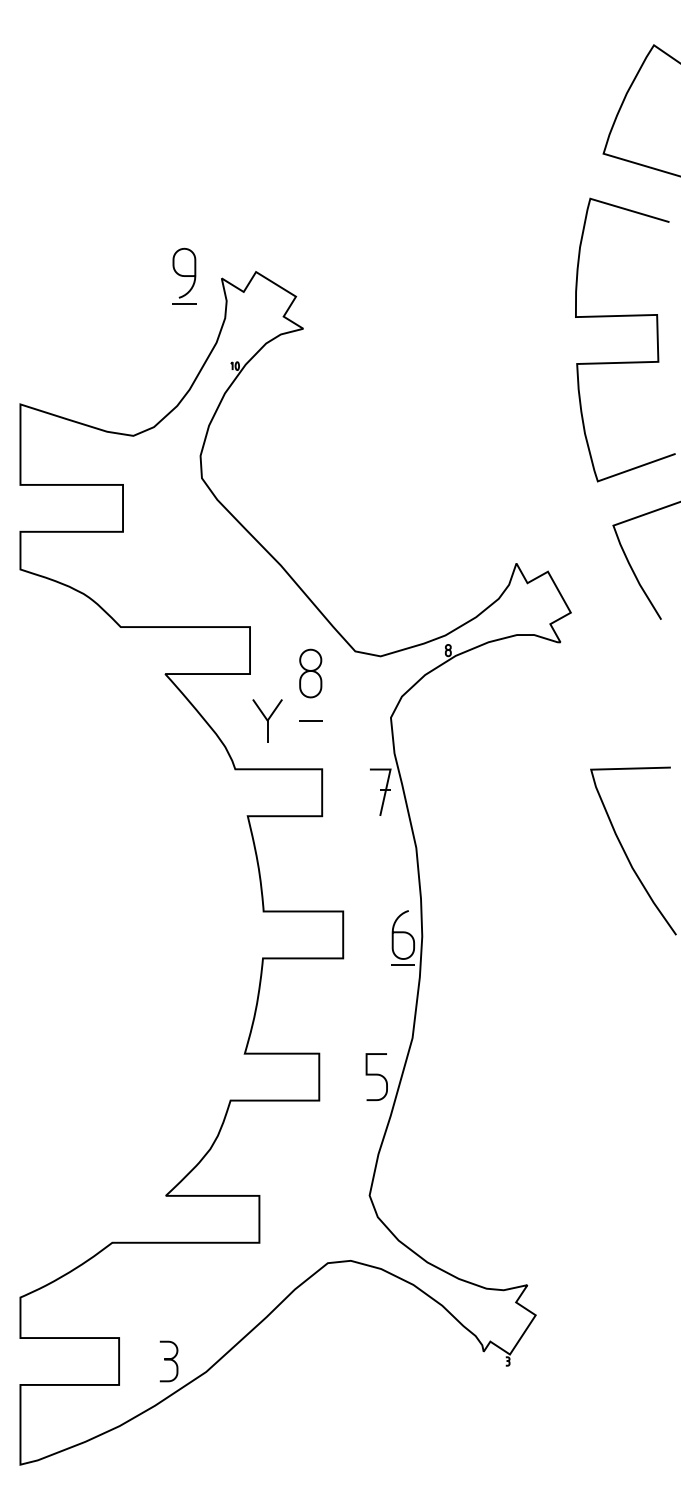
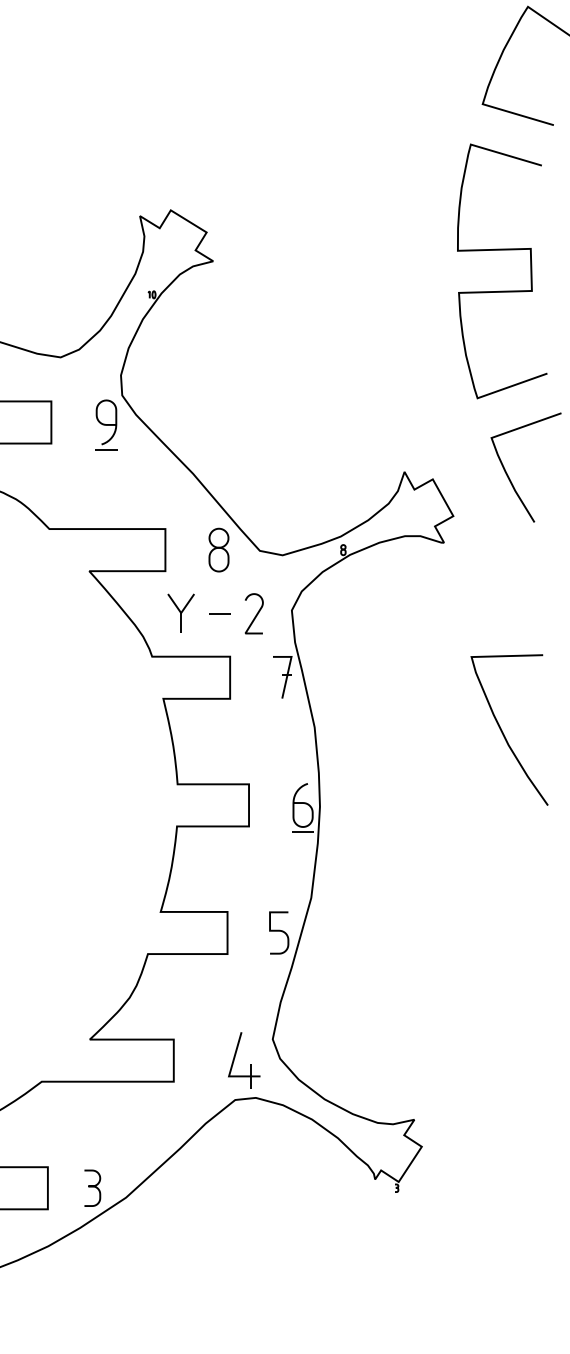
part: (184, 275) -> (106, 424), moved
part: (310, 673) -> (218, 550), moved
curve: (350, 723) -> (255, 615), added
part: (345, 1223) -> (251, 1064), added

